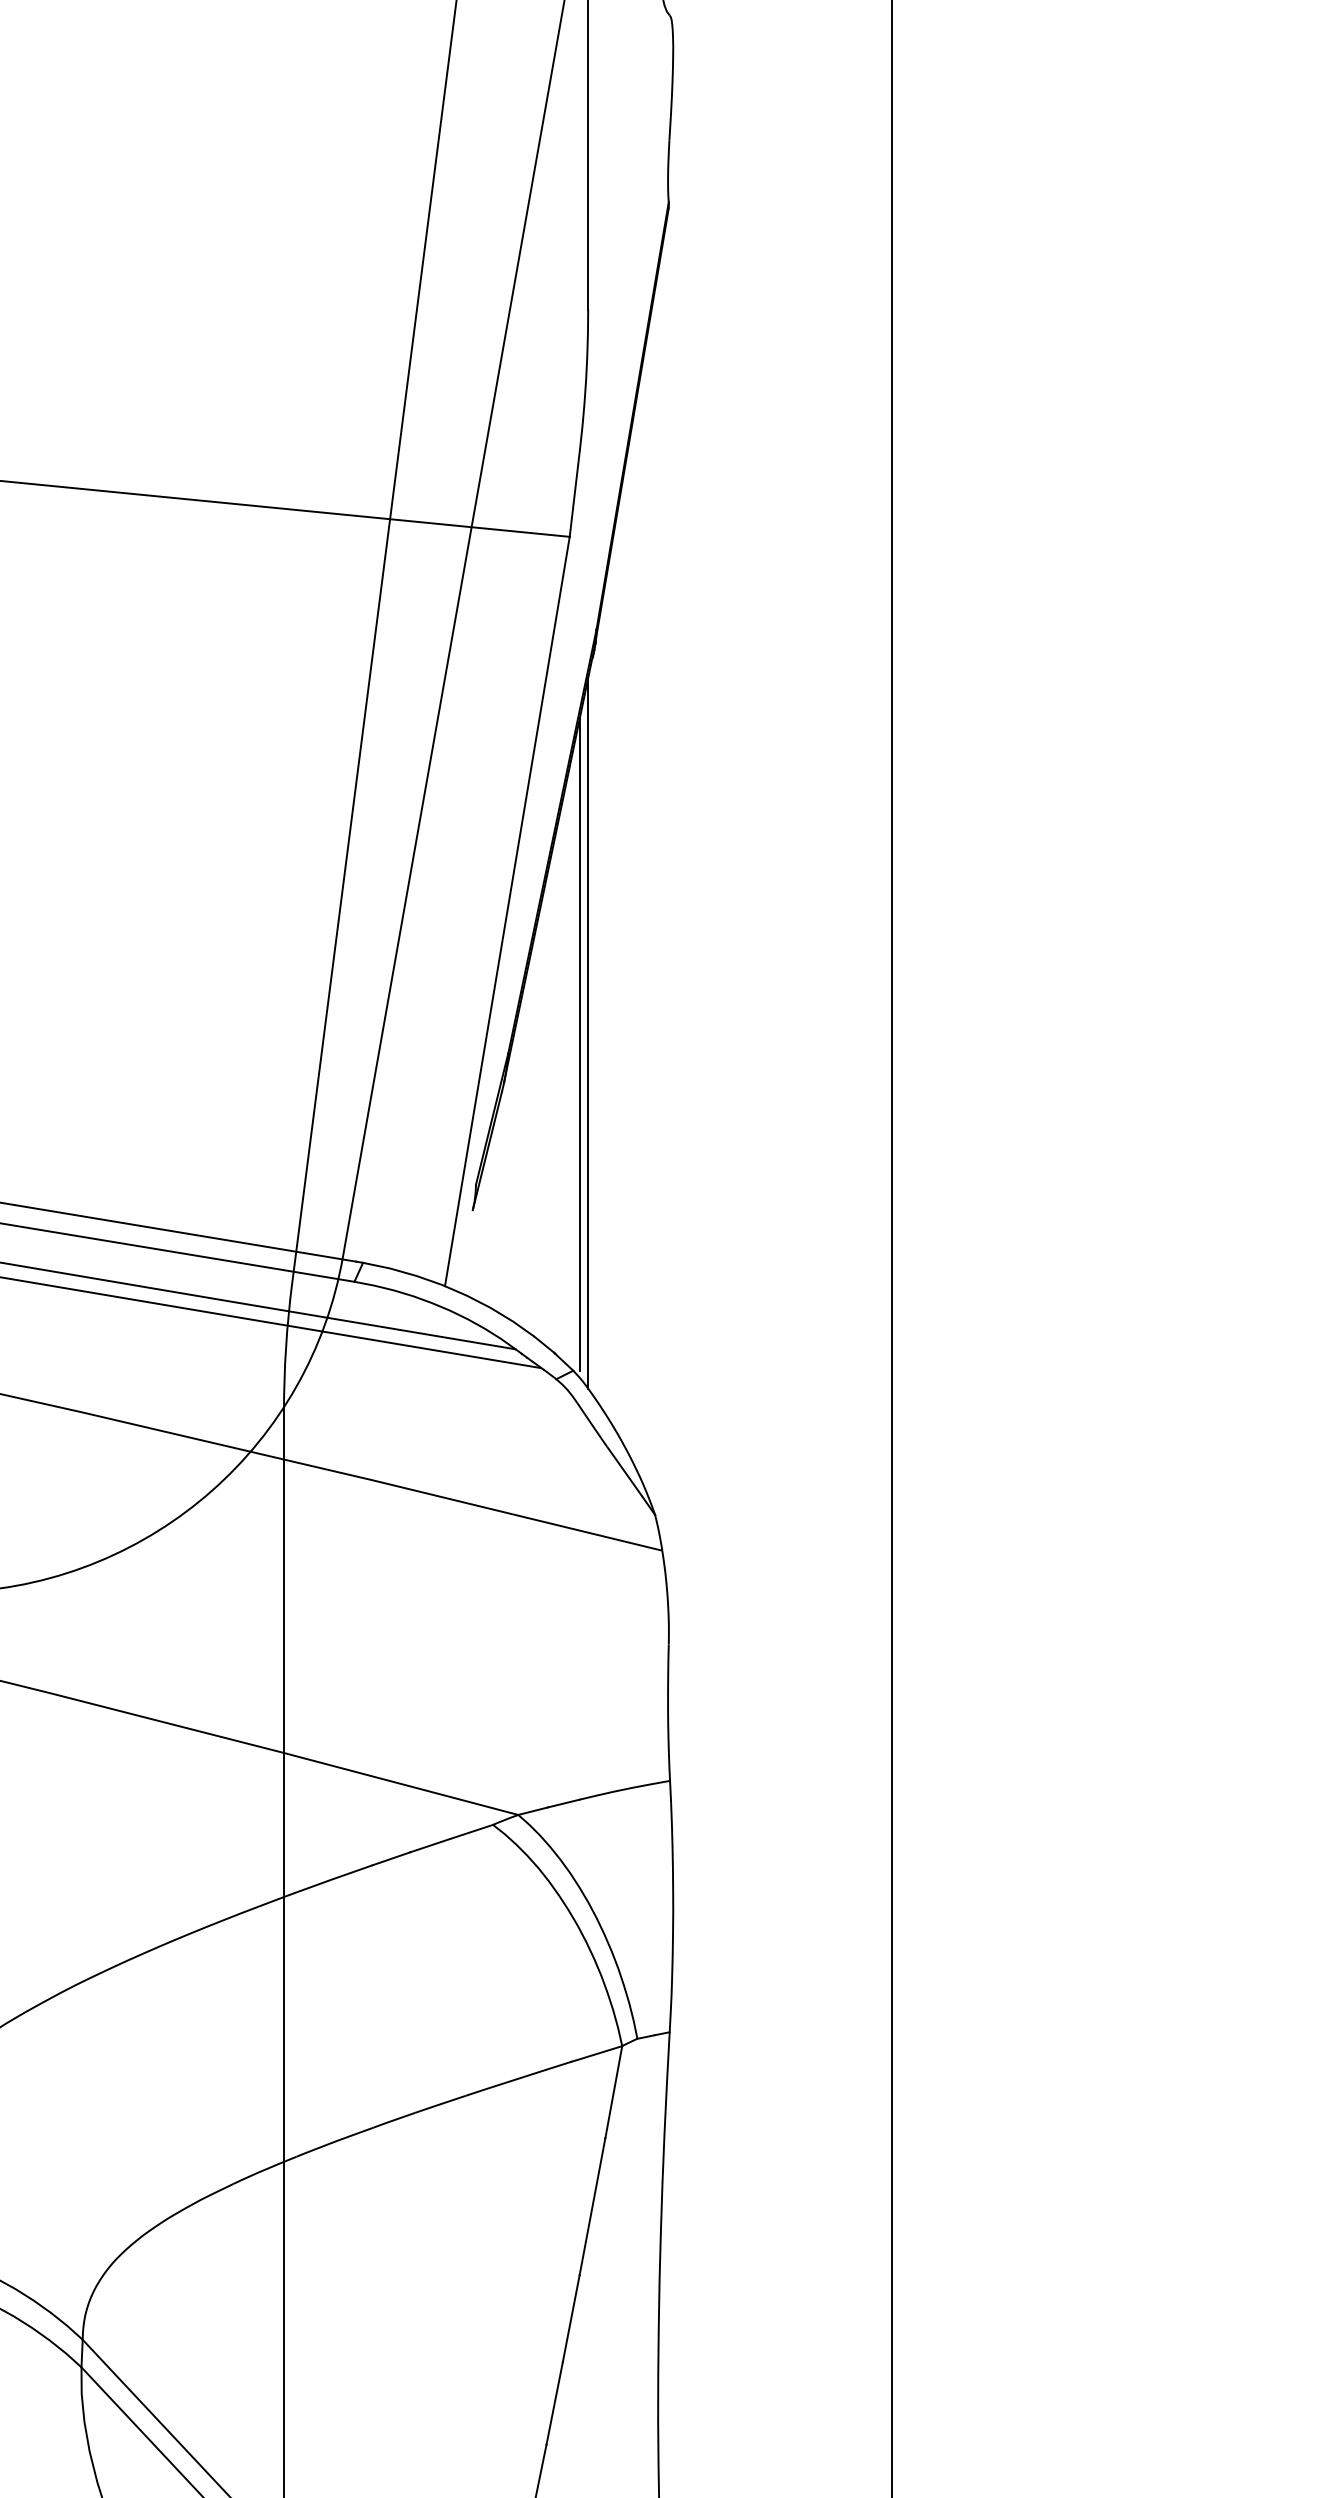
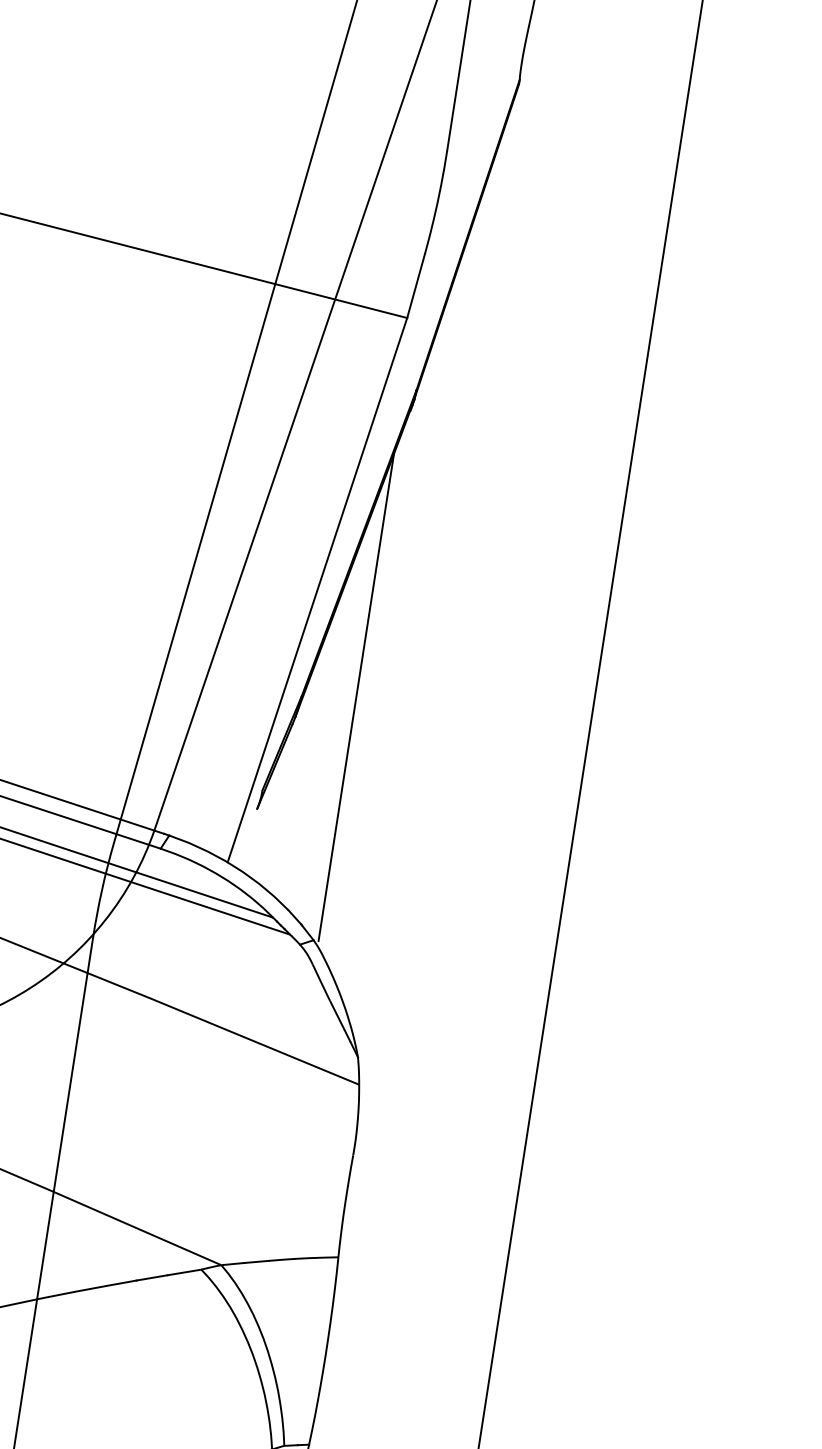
line: (588, 1033) -> (363, 690), removed

